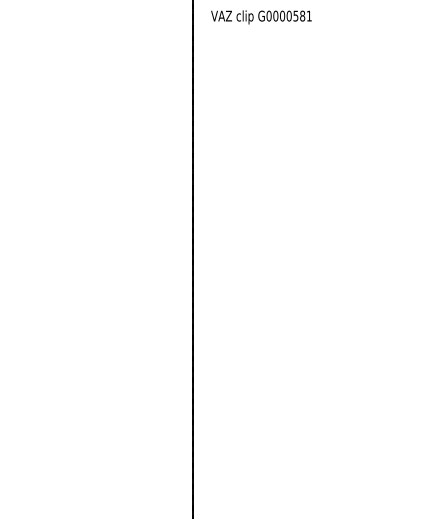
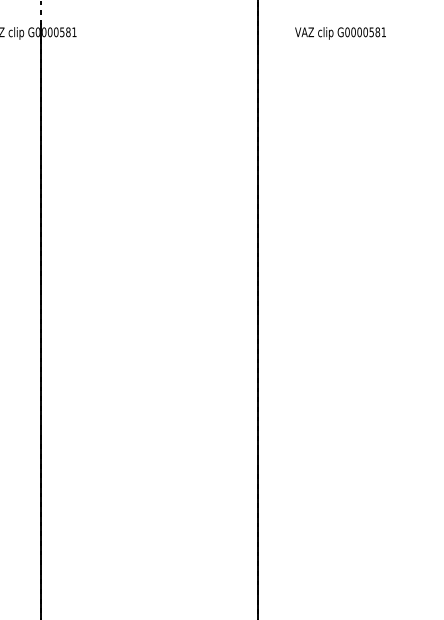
text: (261, 17) -> (340, 33), moved

